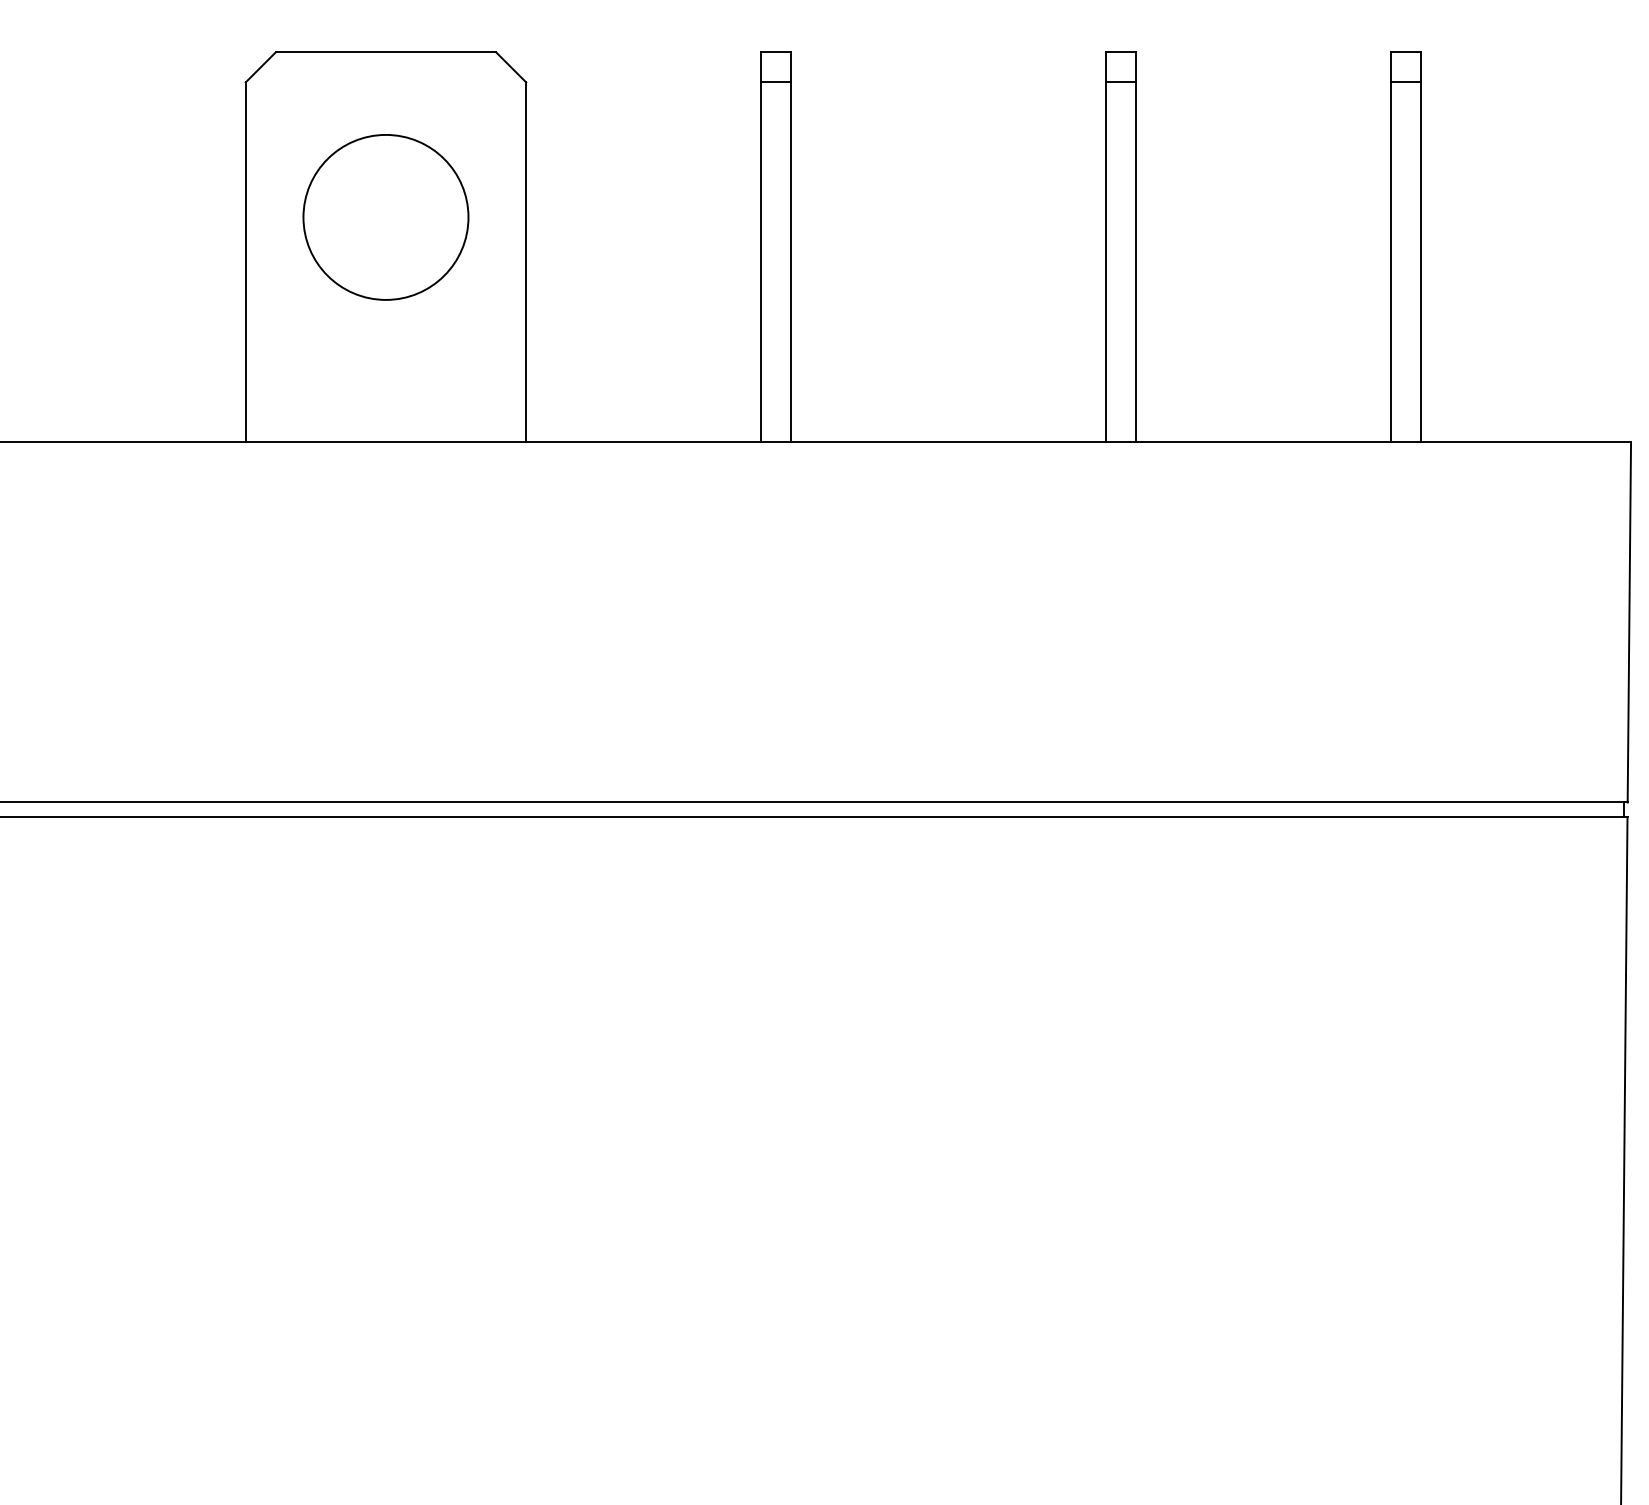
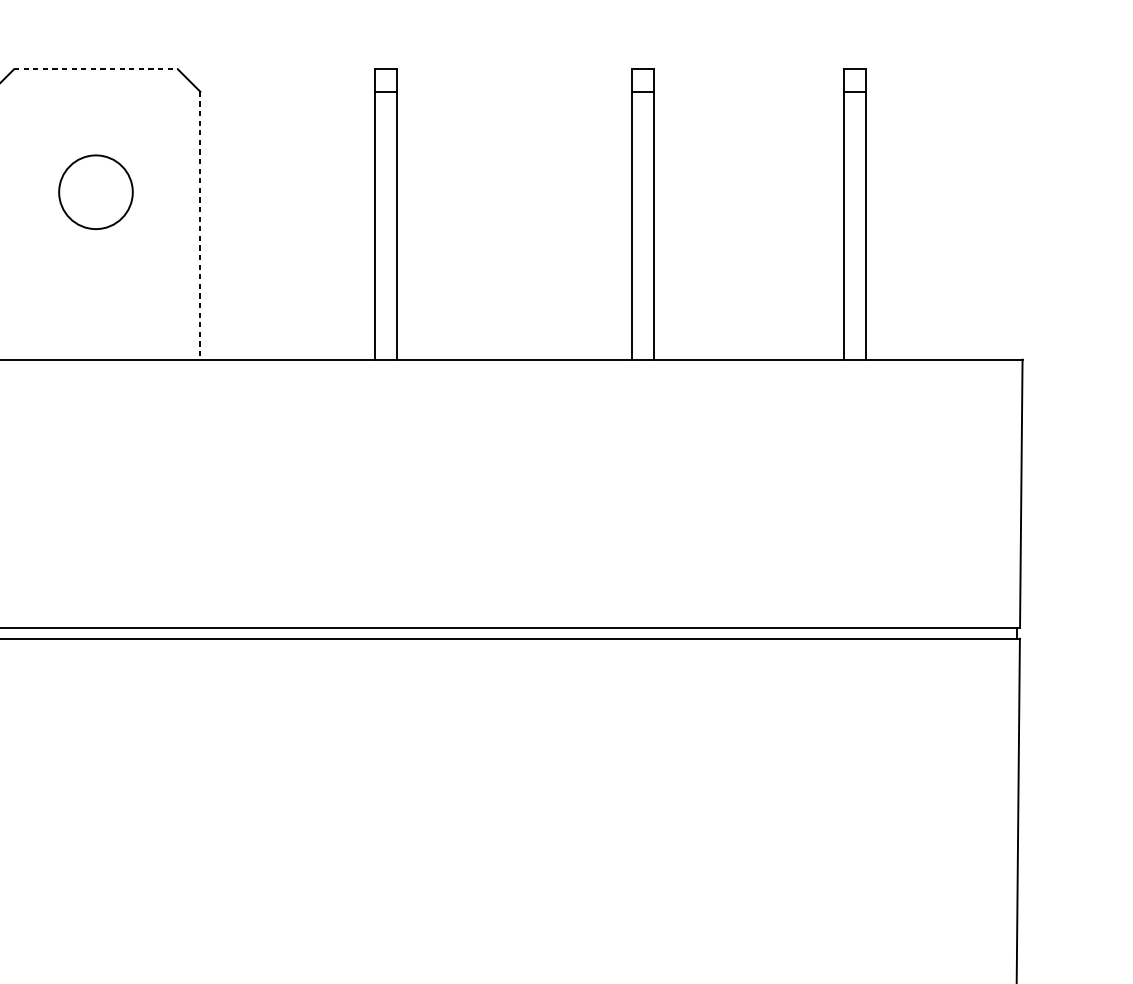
line: (386, 52) -> (96, 69), solid -> dashed
circle: (385, 217) -> (95, 192), size x0.6
line: (526, 262) -> (200, 225), solid -> dashed

